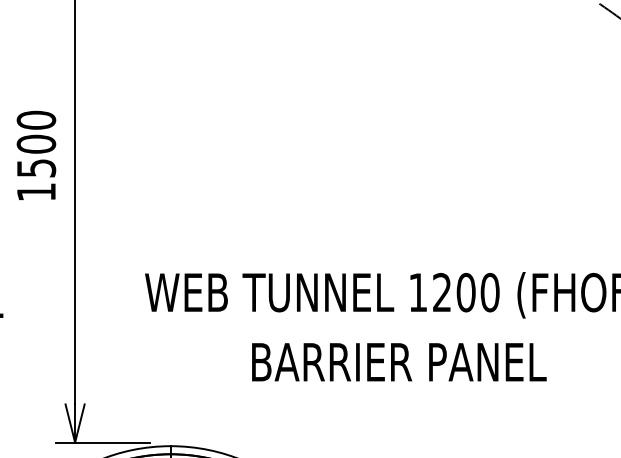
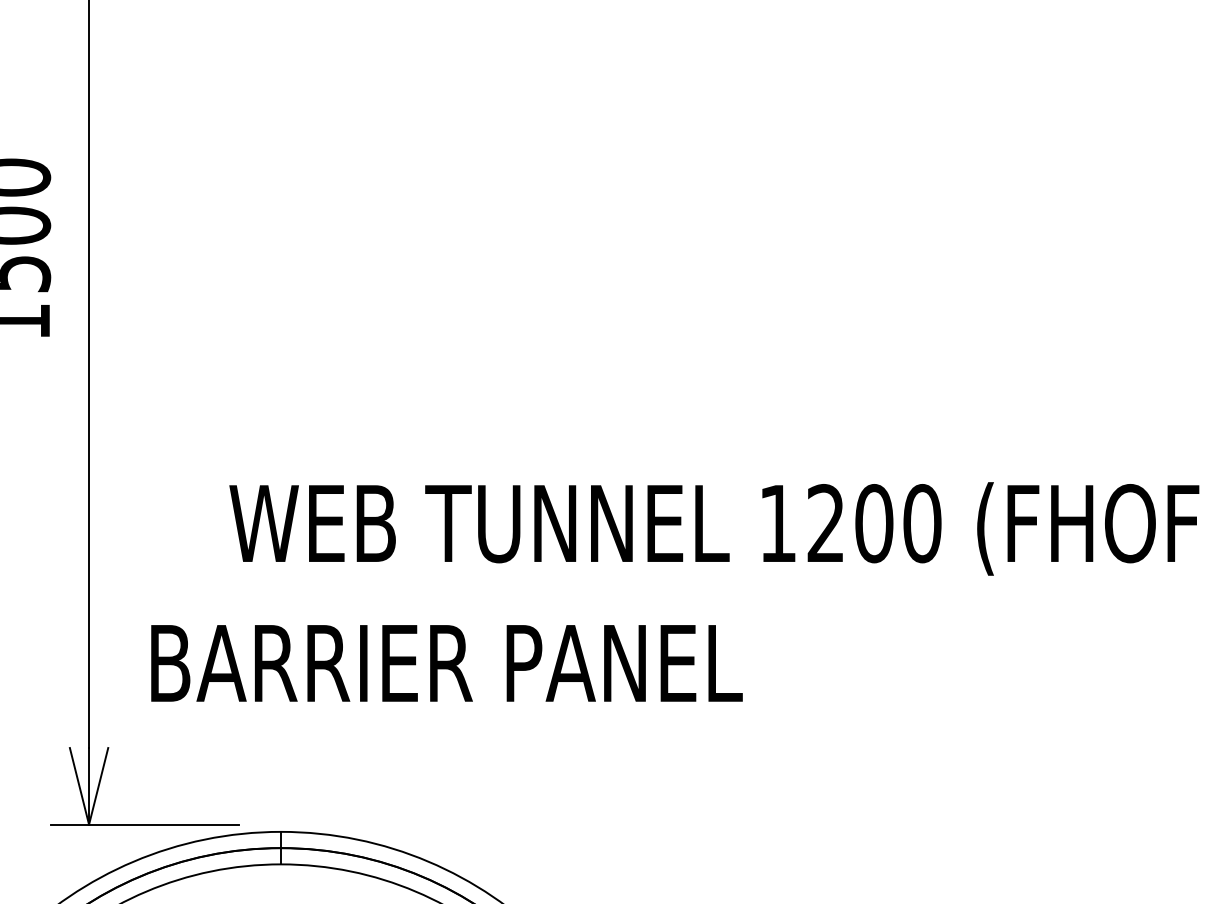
text: (399, 362) -> (447, 663), moved

